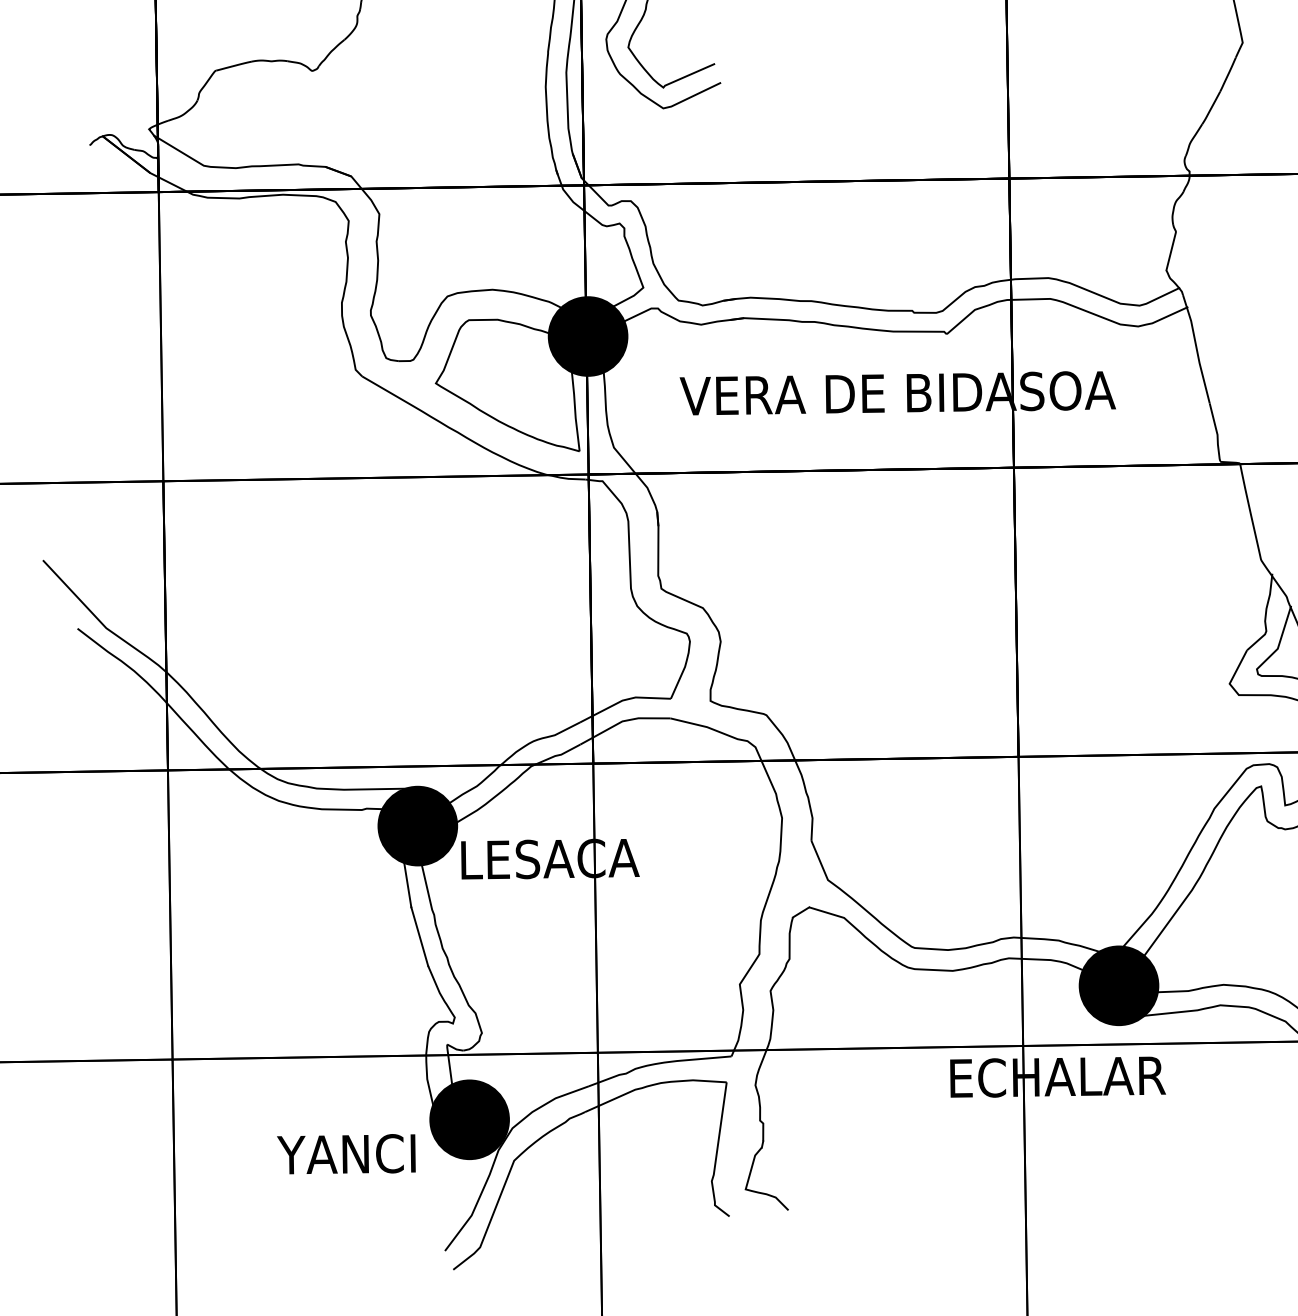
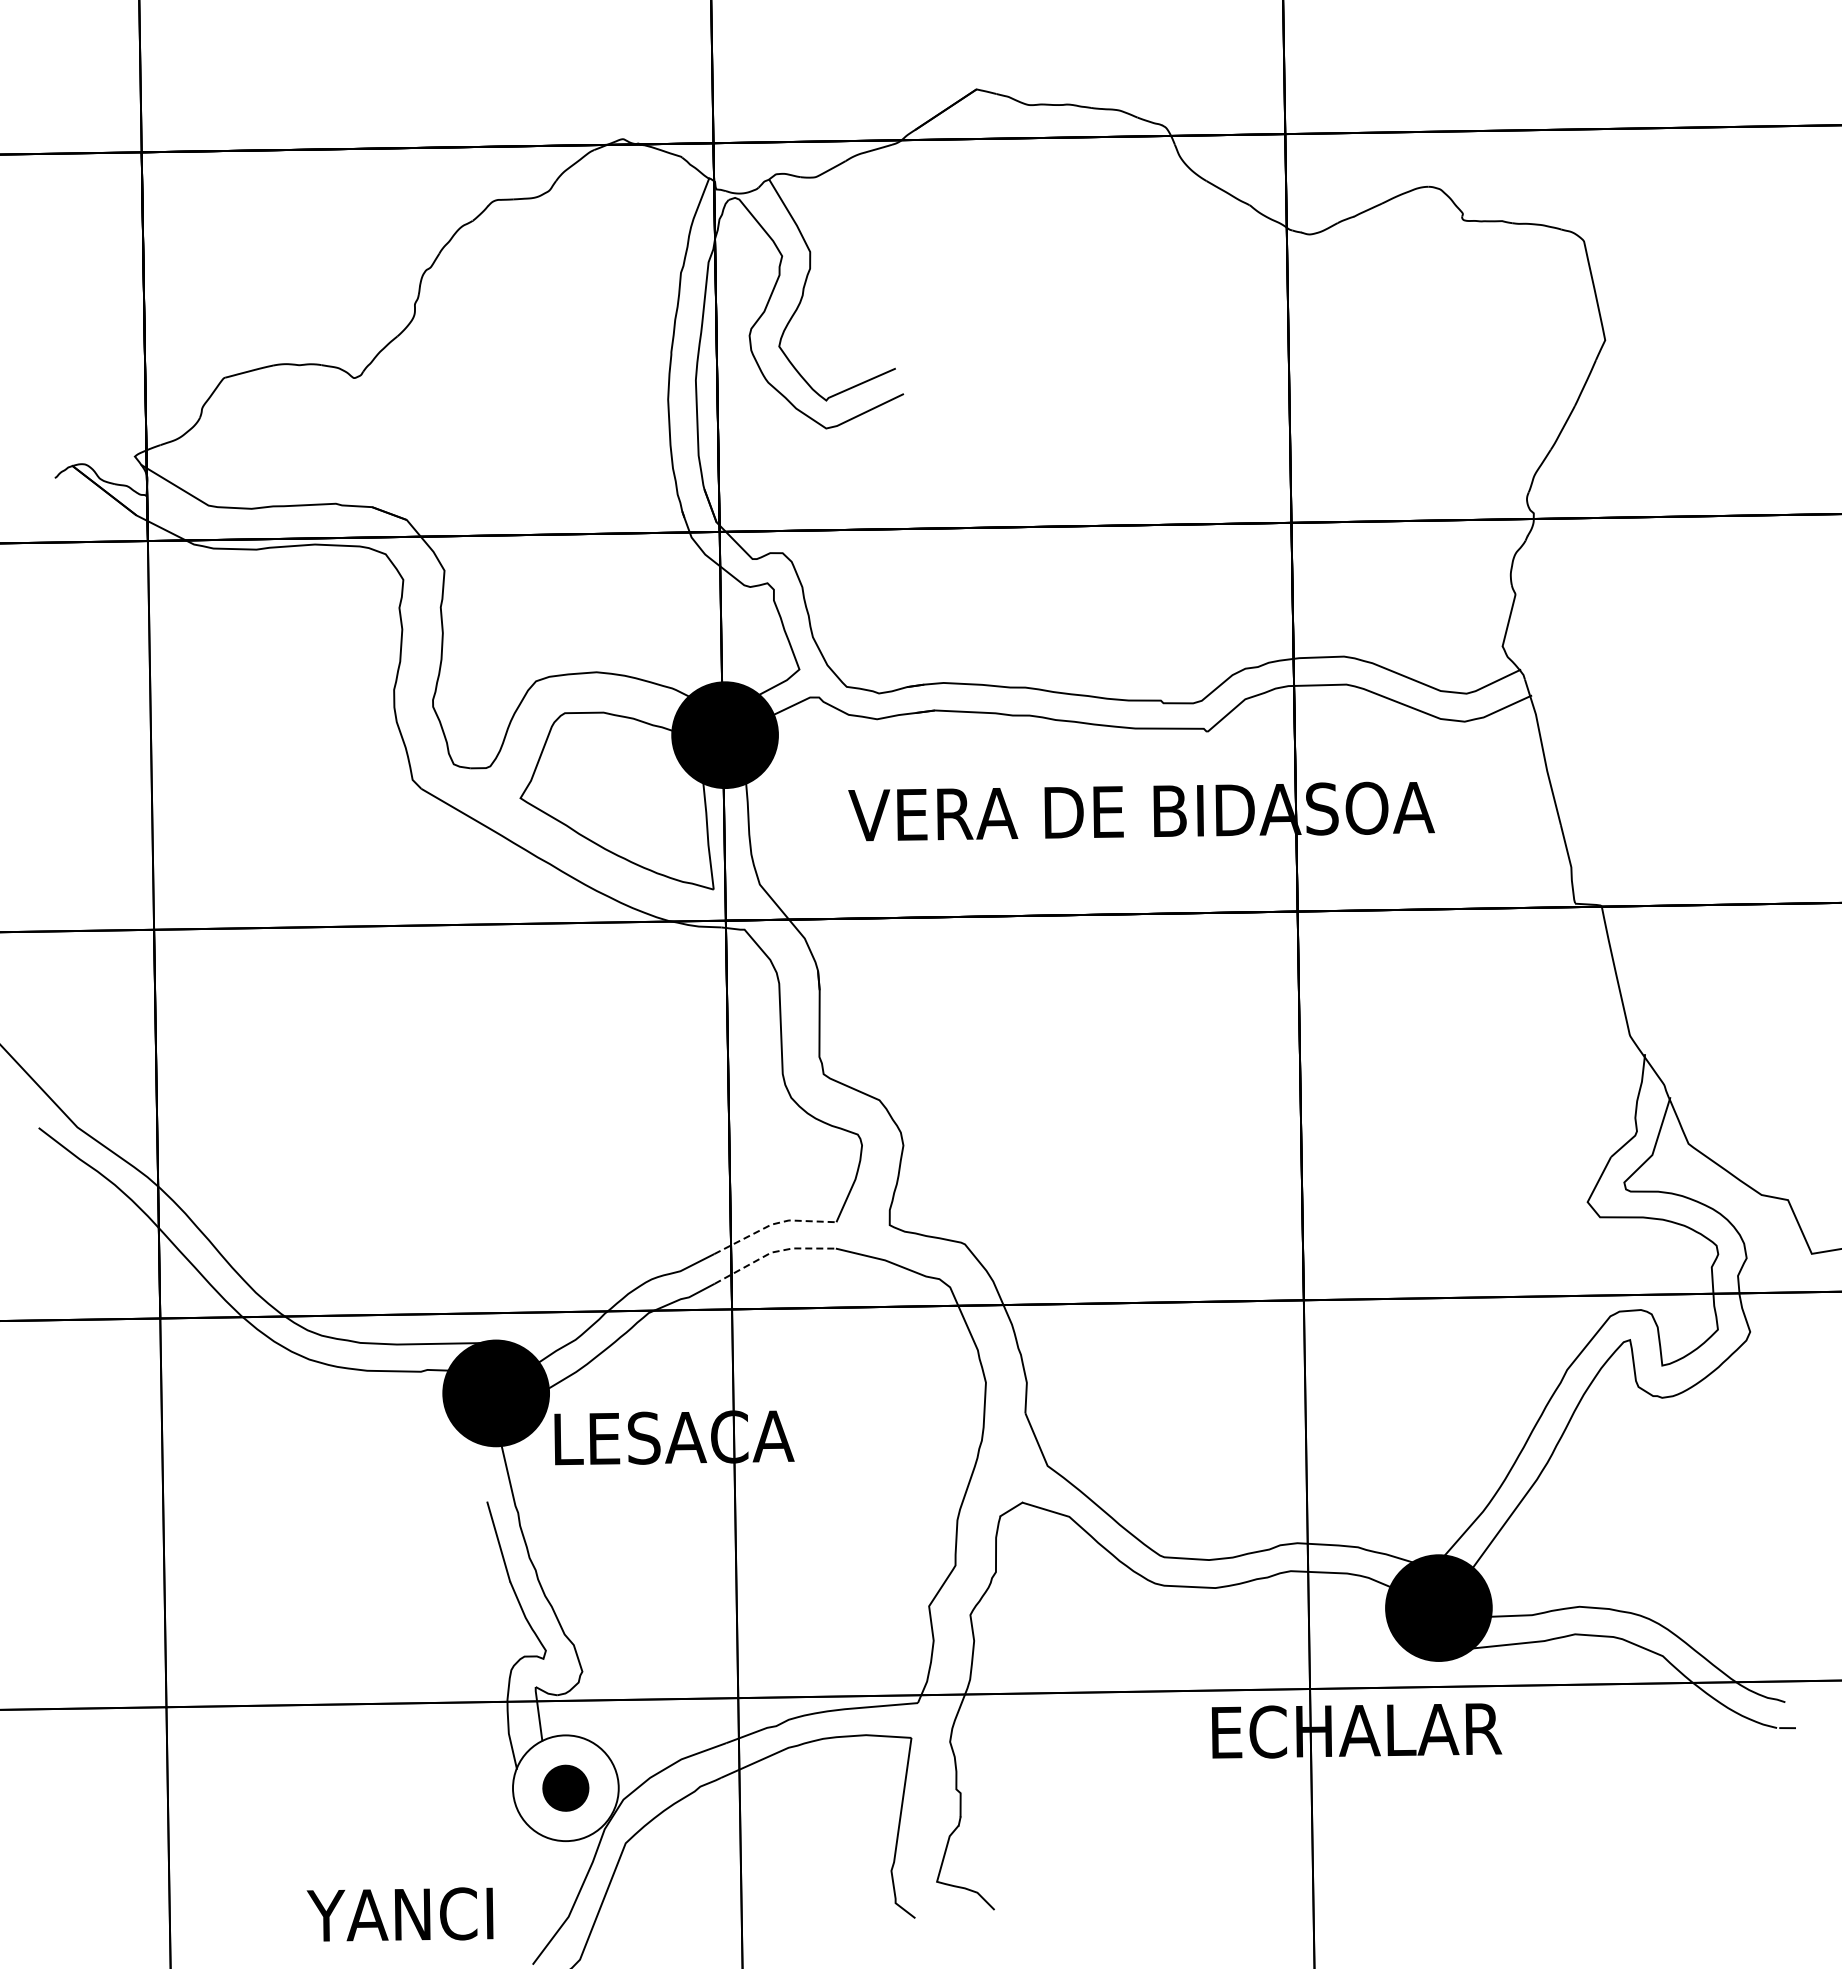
line: (623, 700) -> (772, 1224), solid -> dashed
line: (623, 721) -> (772, 1252), solid -> dashed
line: (407, 884) -> (482, 1472), removed
fill: (469, 1119) -> (565, 1788), removed
text: (345, 1154) -> (399, 1914), moved

